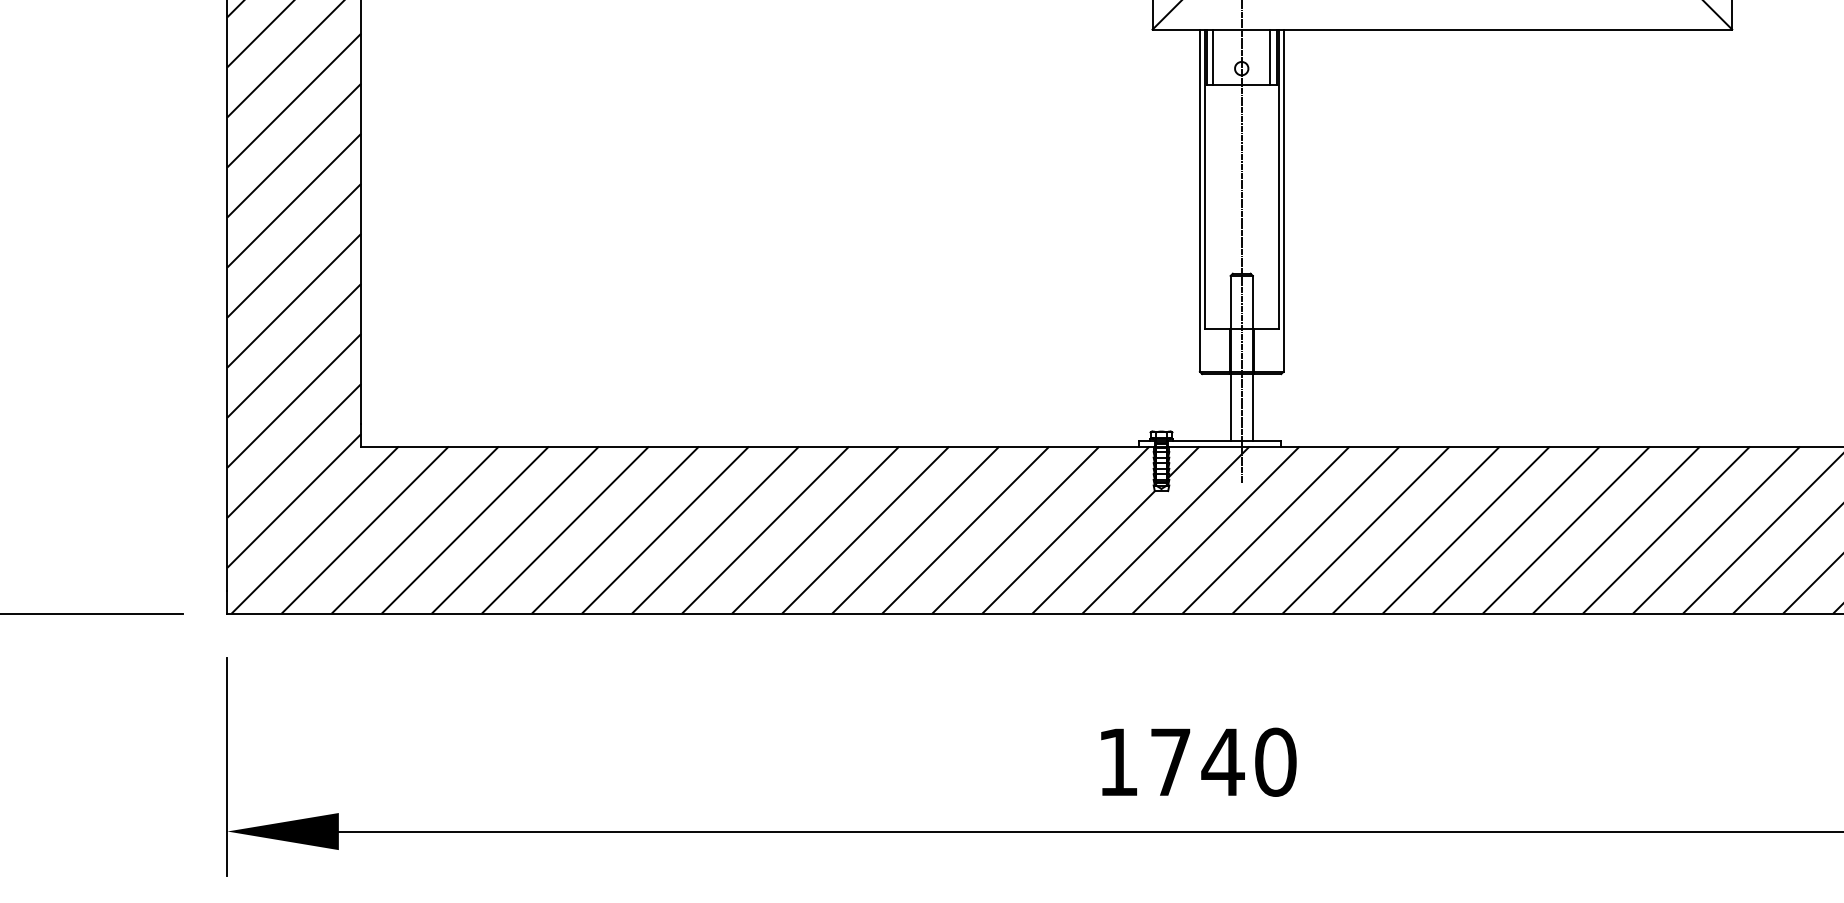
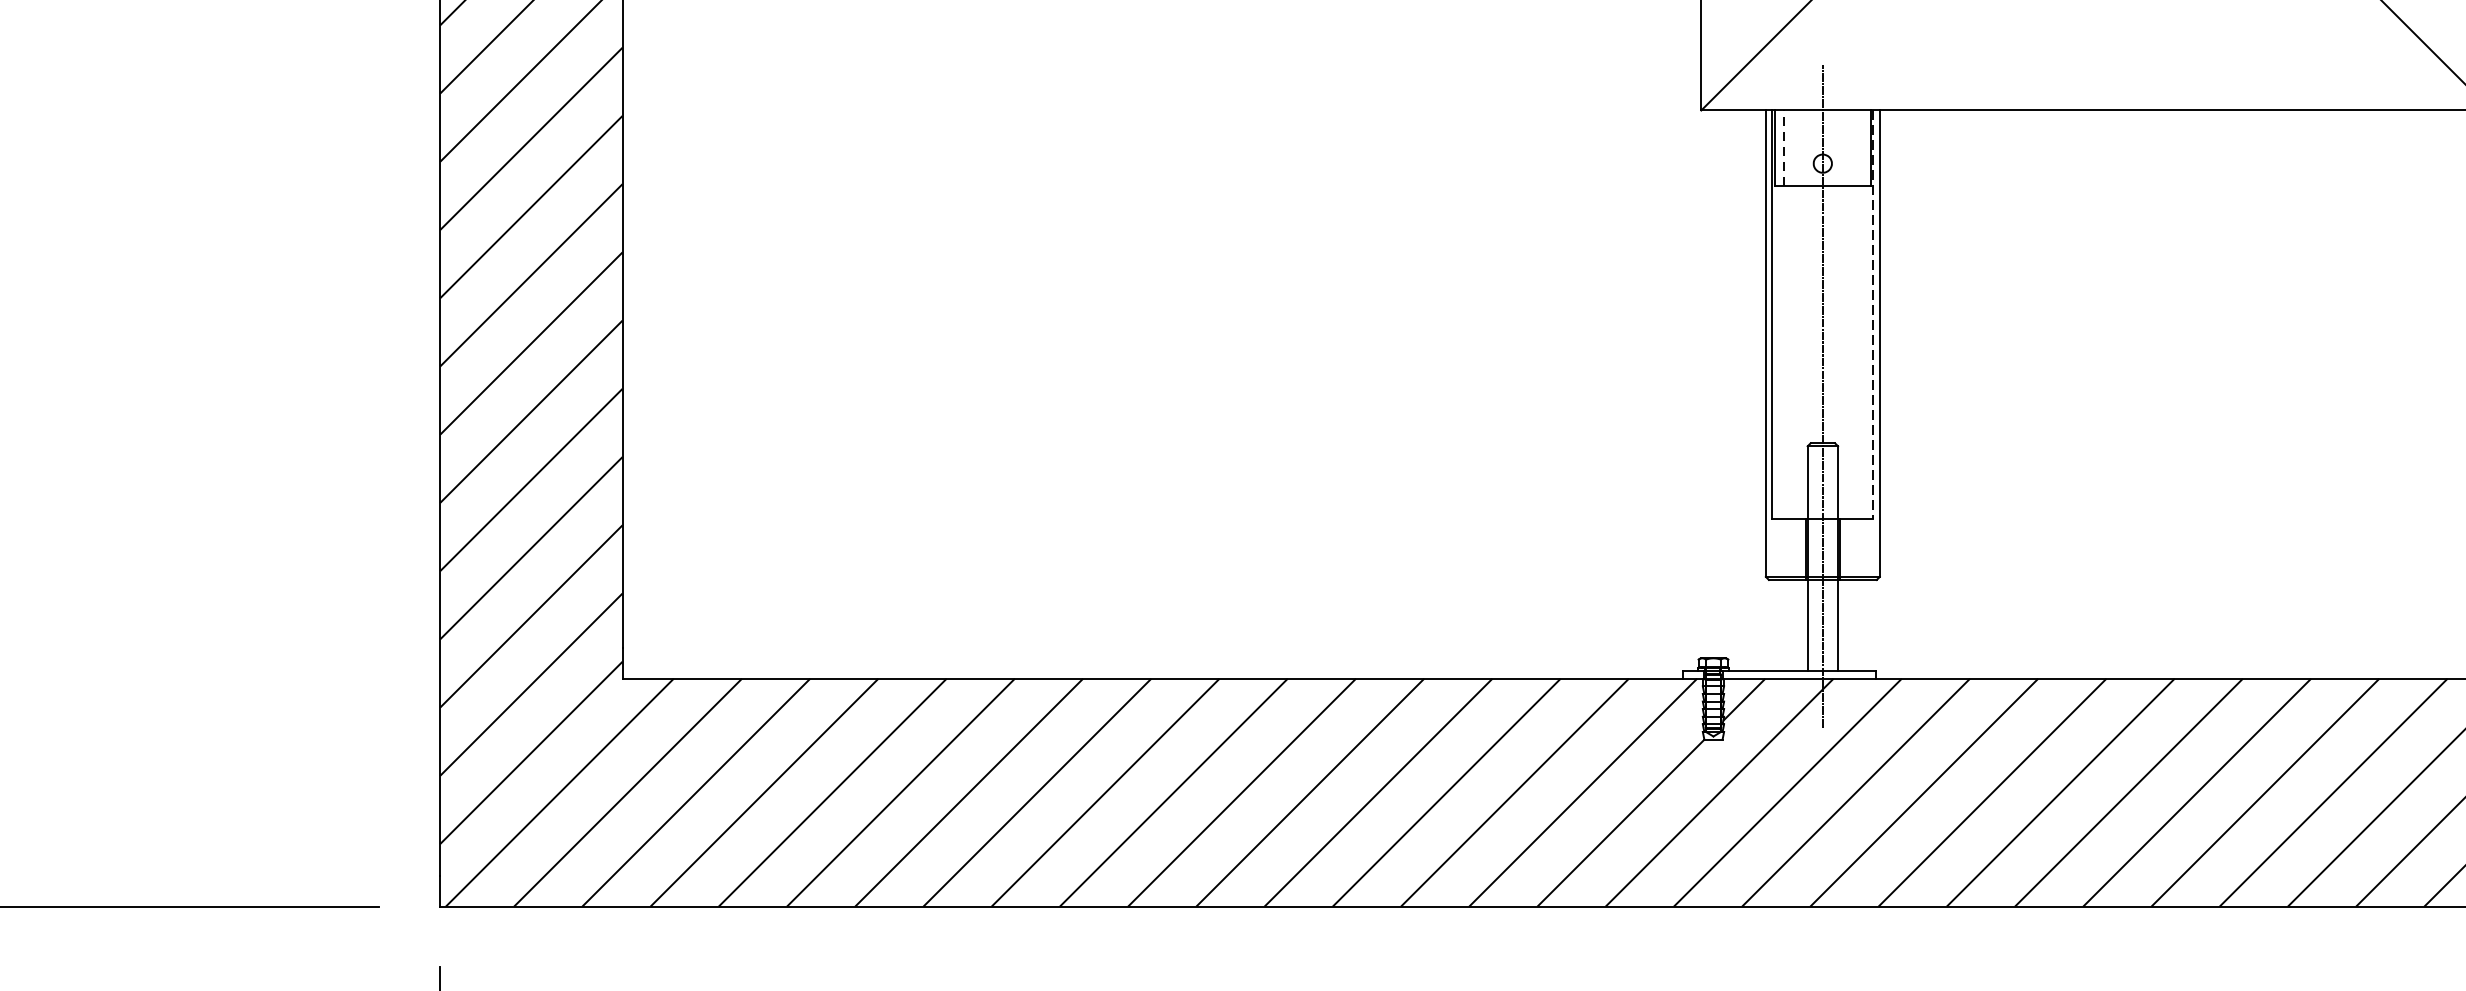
line: (1213, 57) -> (1784, 148), solid -> dashed
line: (1270, 57) -> (1862, 148), removed
line: (1278, 179) -> (1872, 314), solid -> dashed

